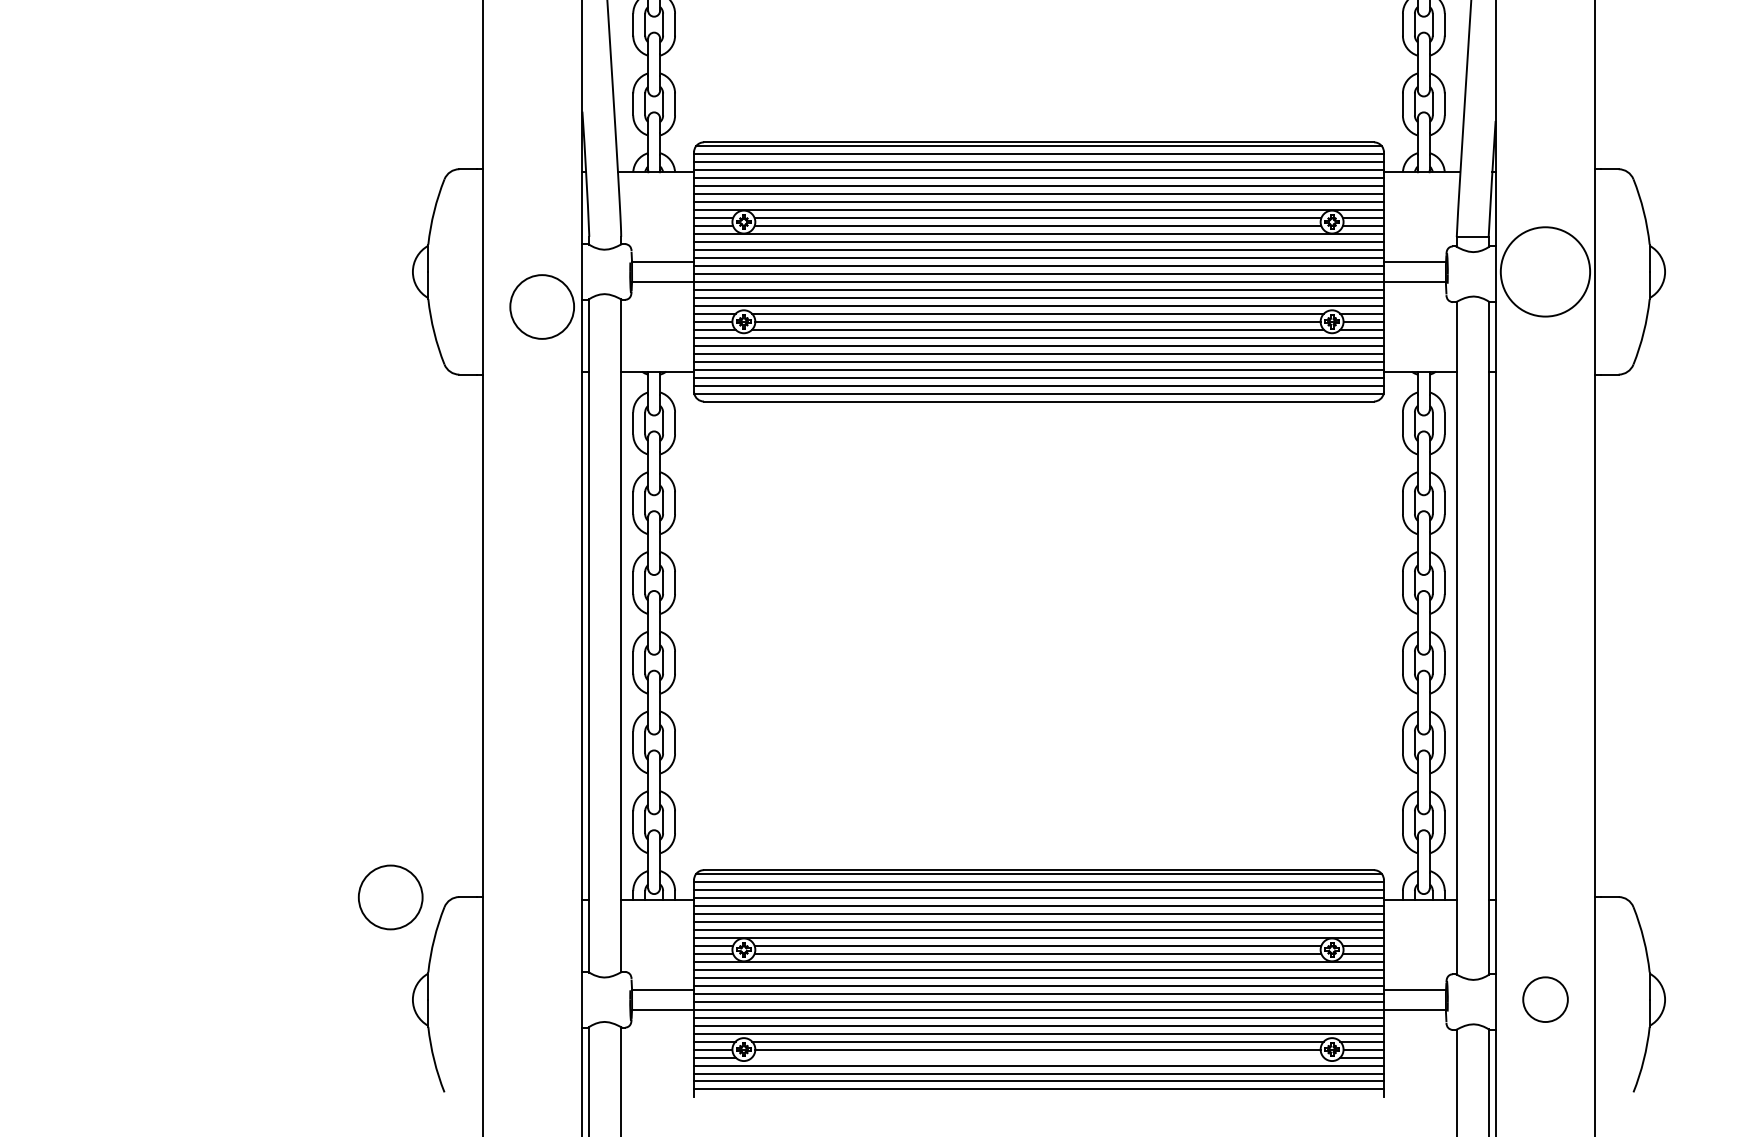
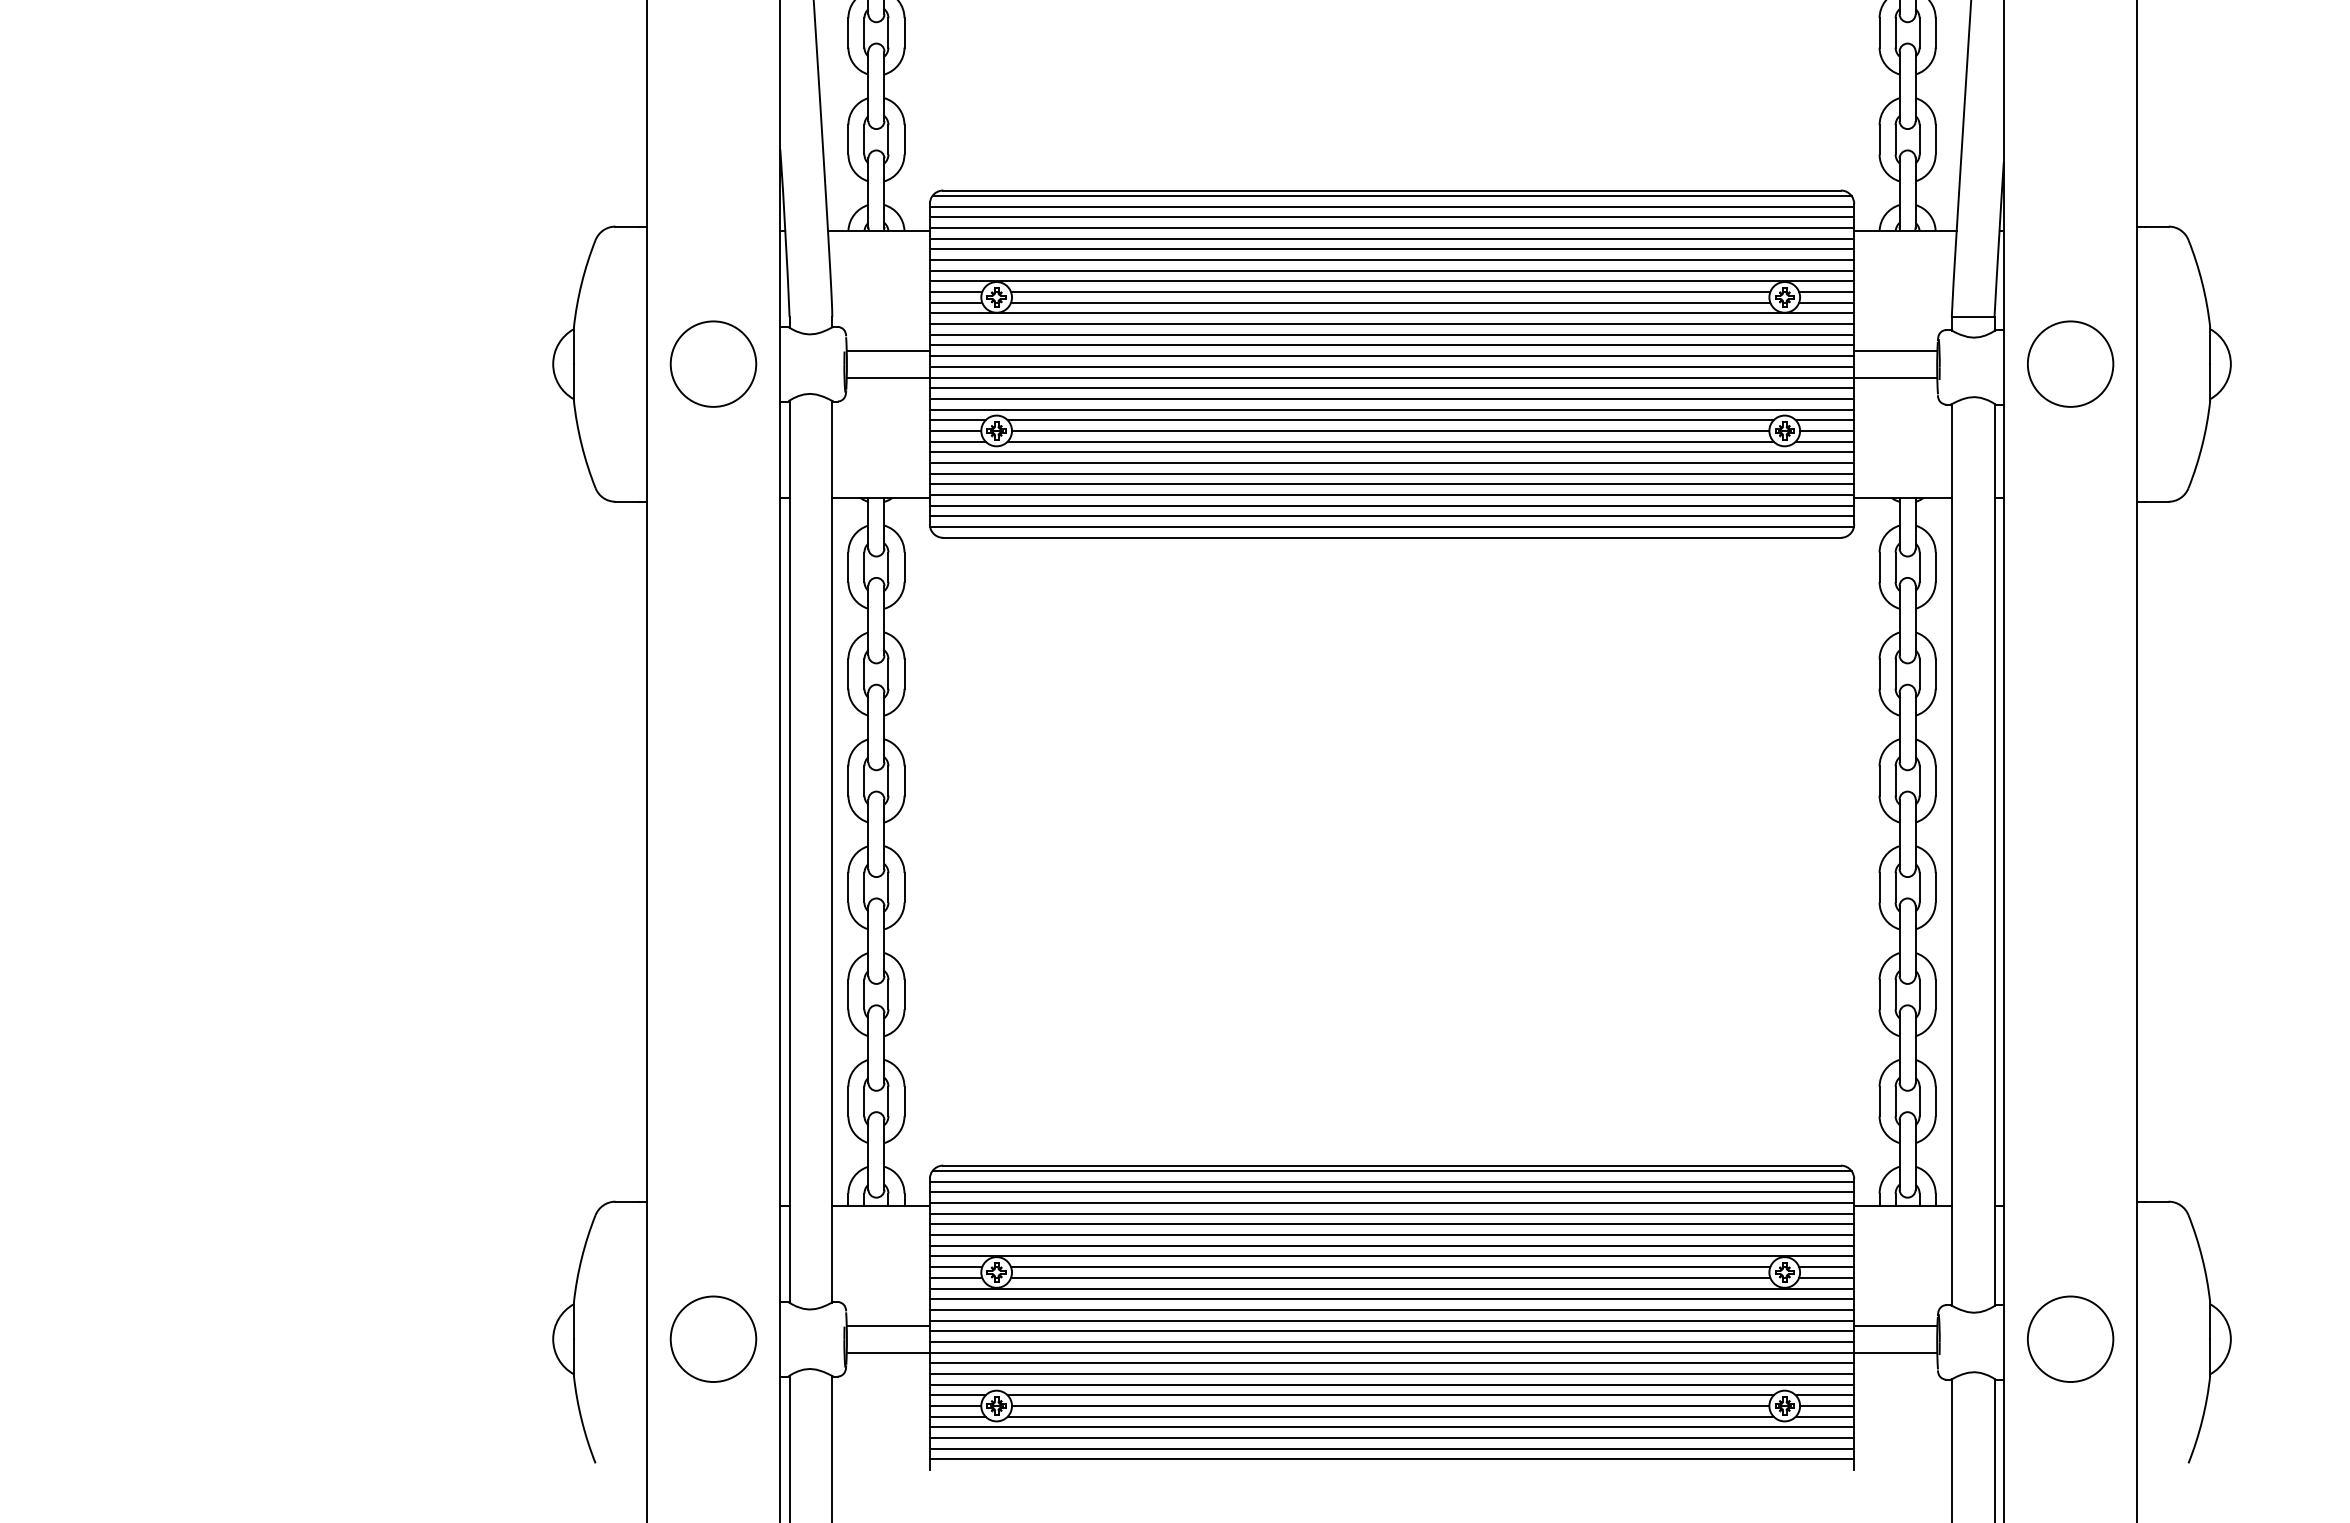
circle: (1545, 271) -> (2070, 363), size x0.71
circle: (542, 306) -> (713, 363), moved
circle: (390, 896) -> (713, 1338), moved
circle: (1545, 999) -> (2070, 1338), size x1.43
line: (1037, 1057) -> (1390, 1416), added

